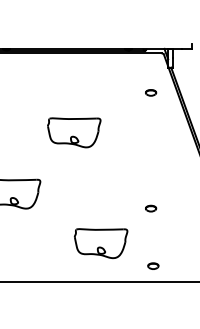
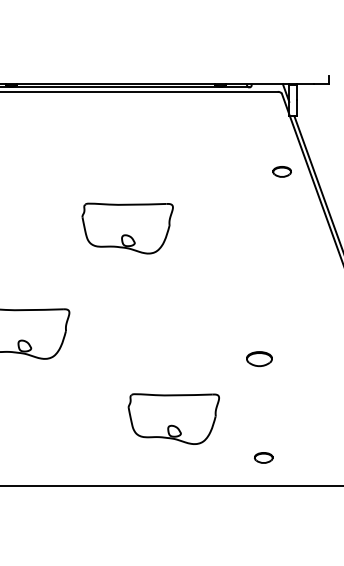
part: (151, 92) -> (282, 171), moved
part: (151, 208) -> (260, 358), size x1.4

